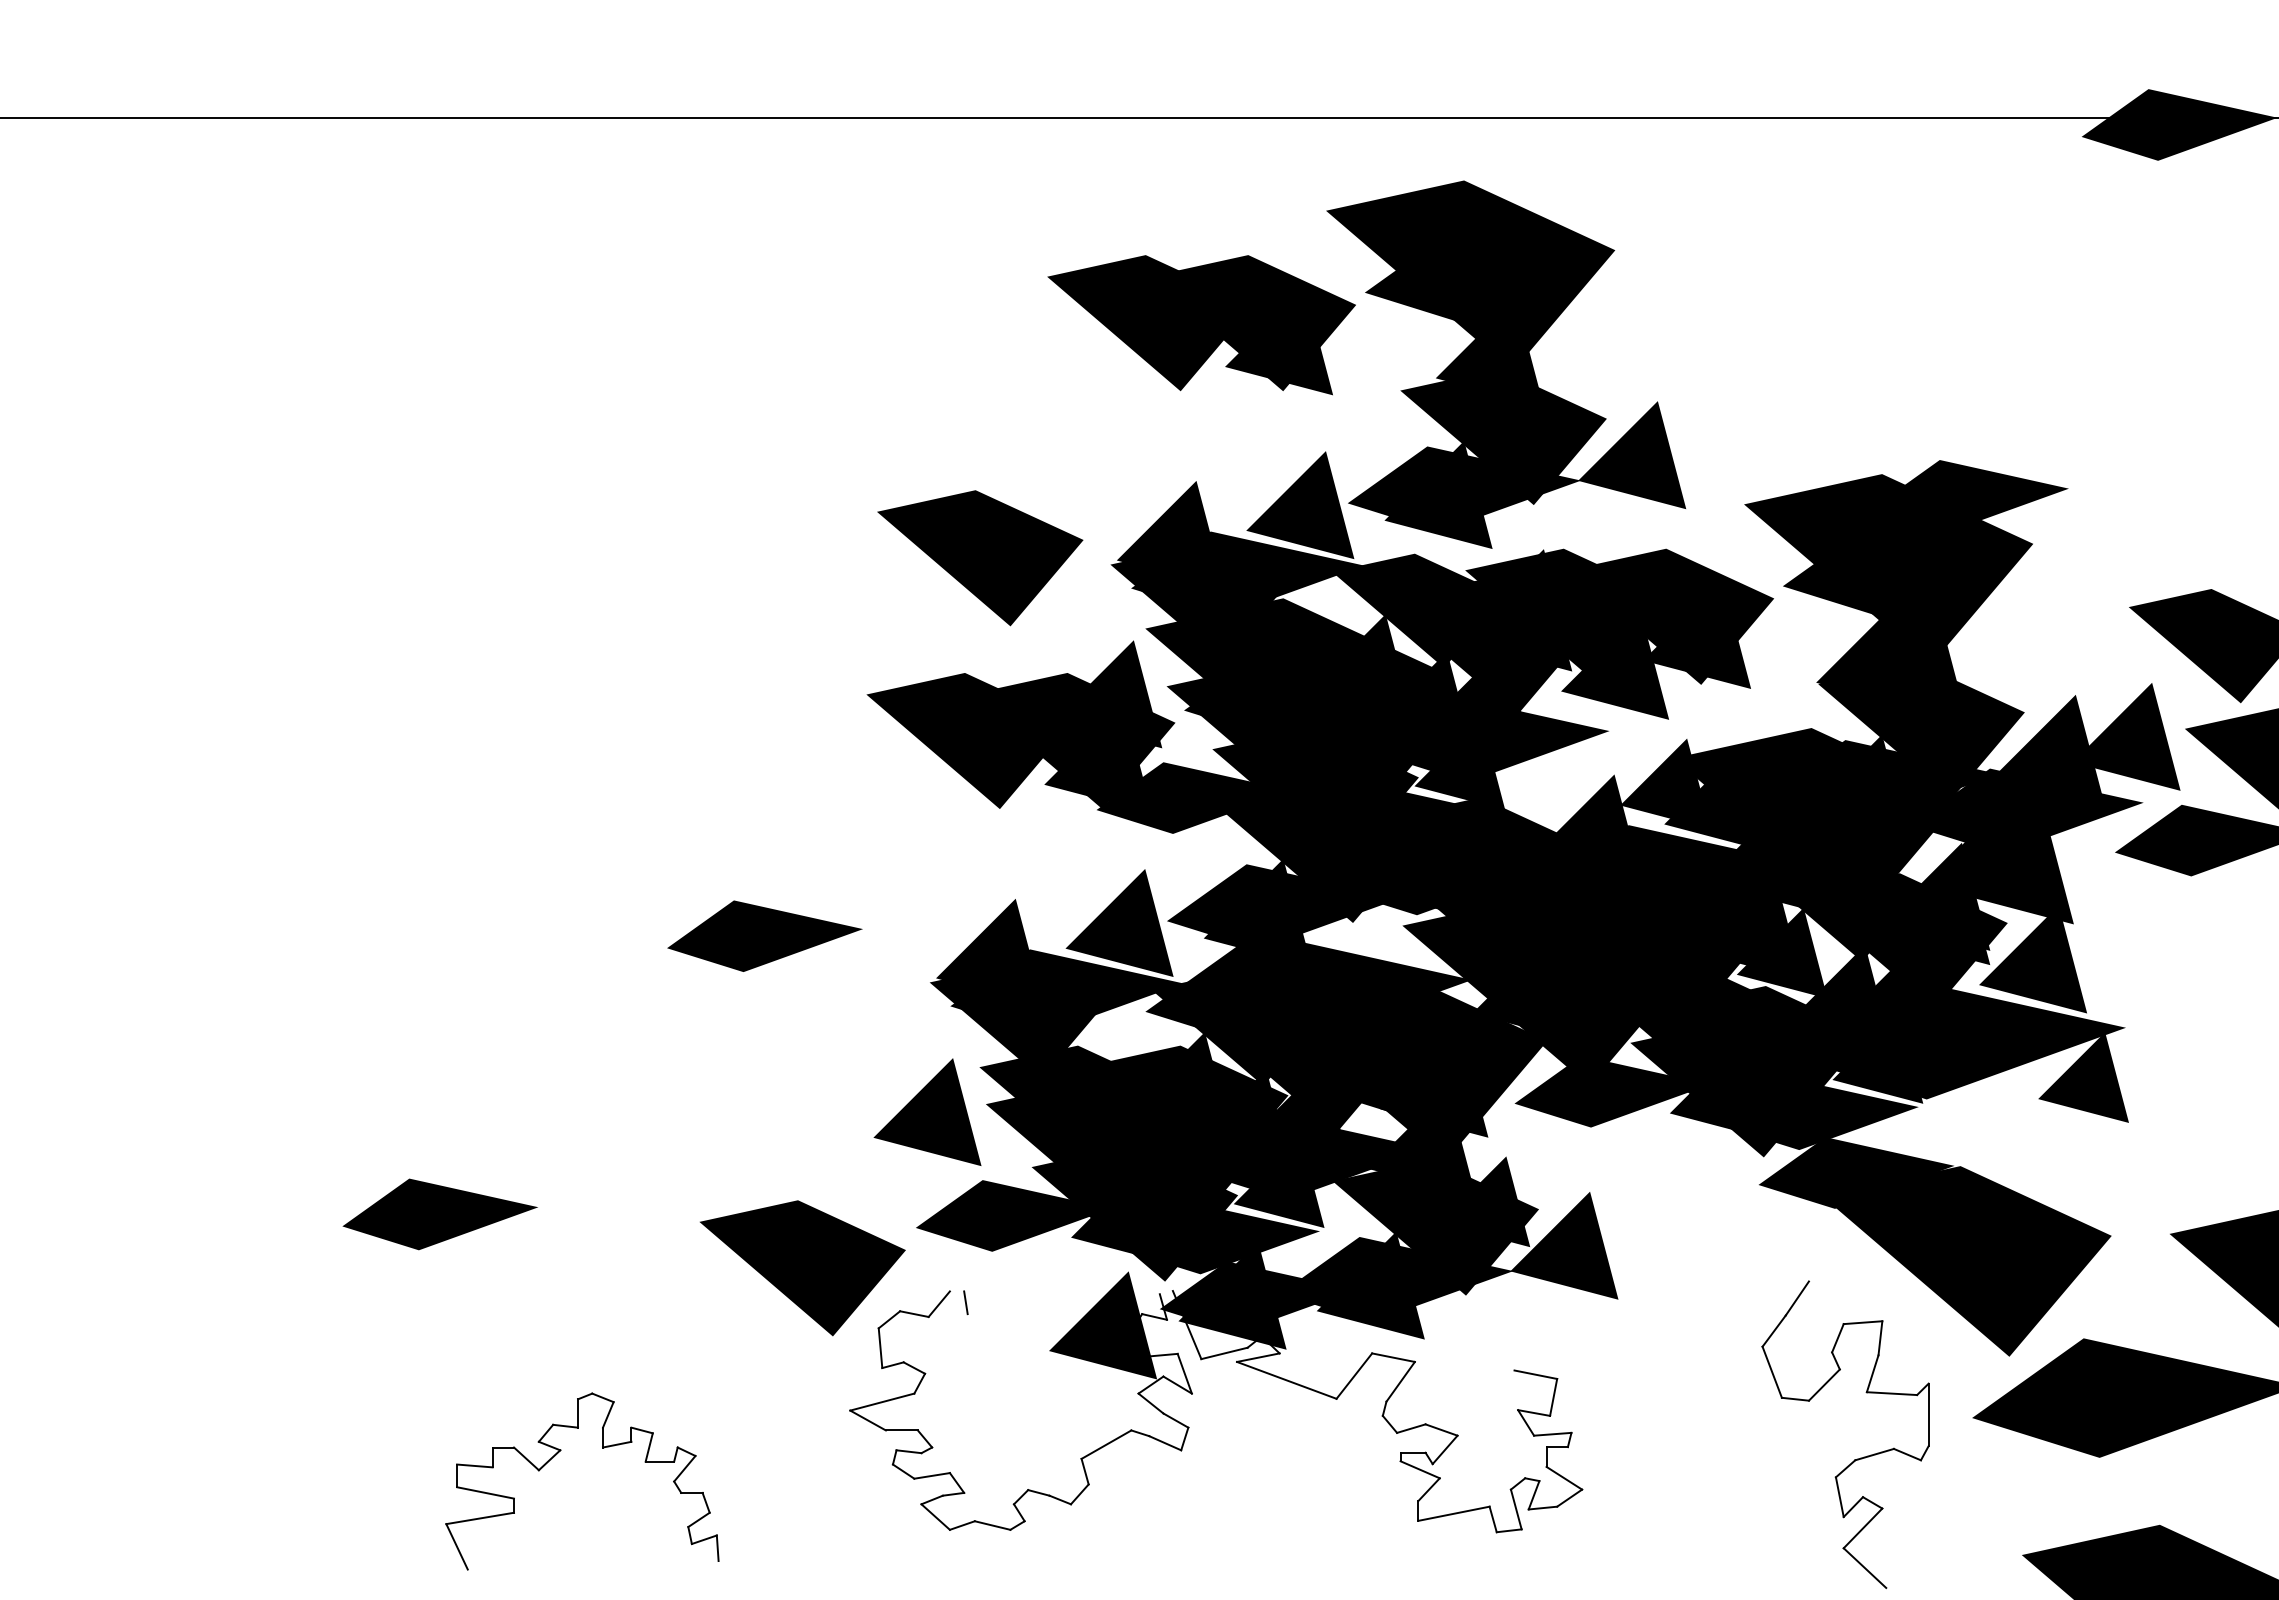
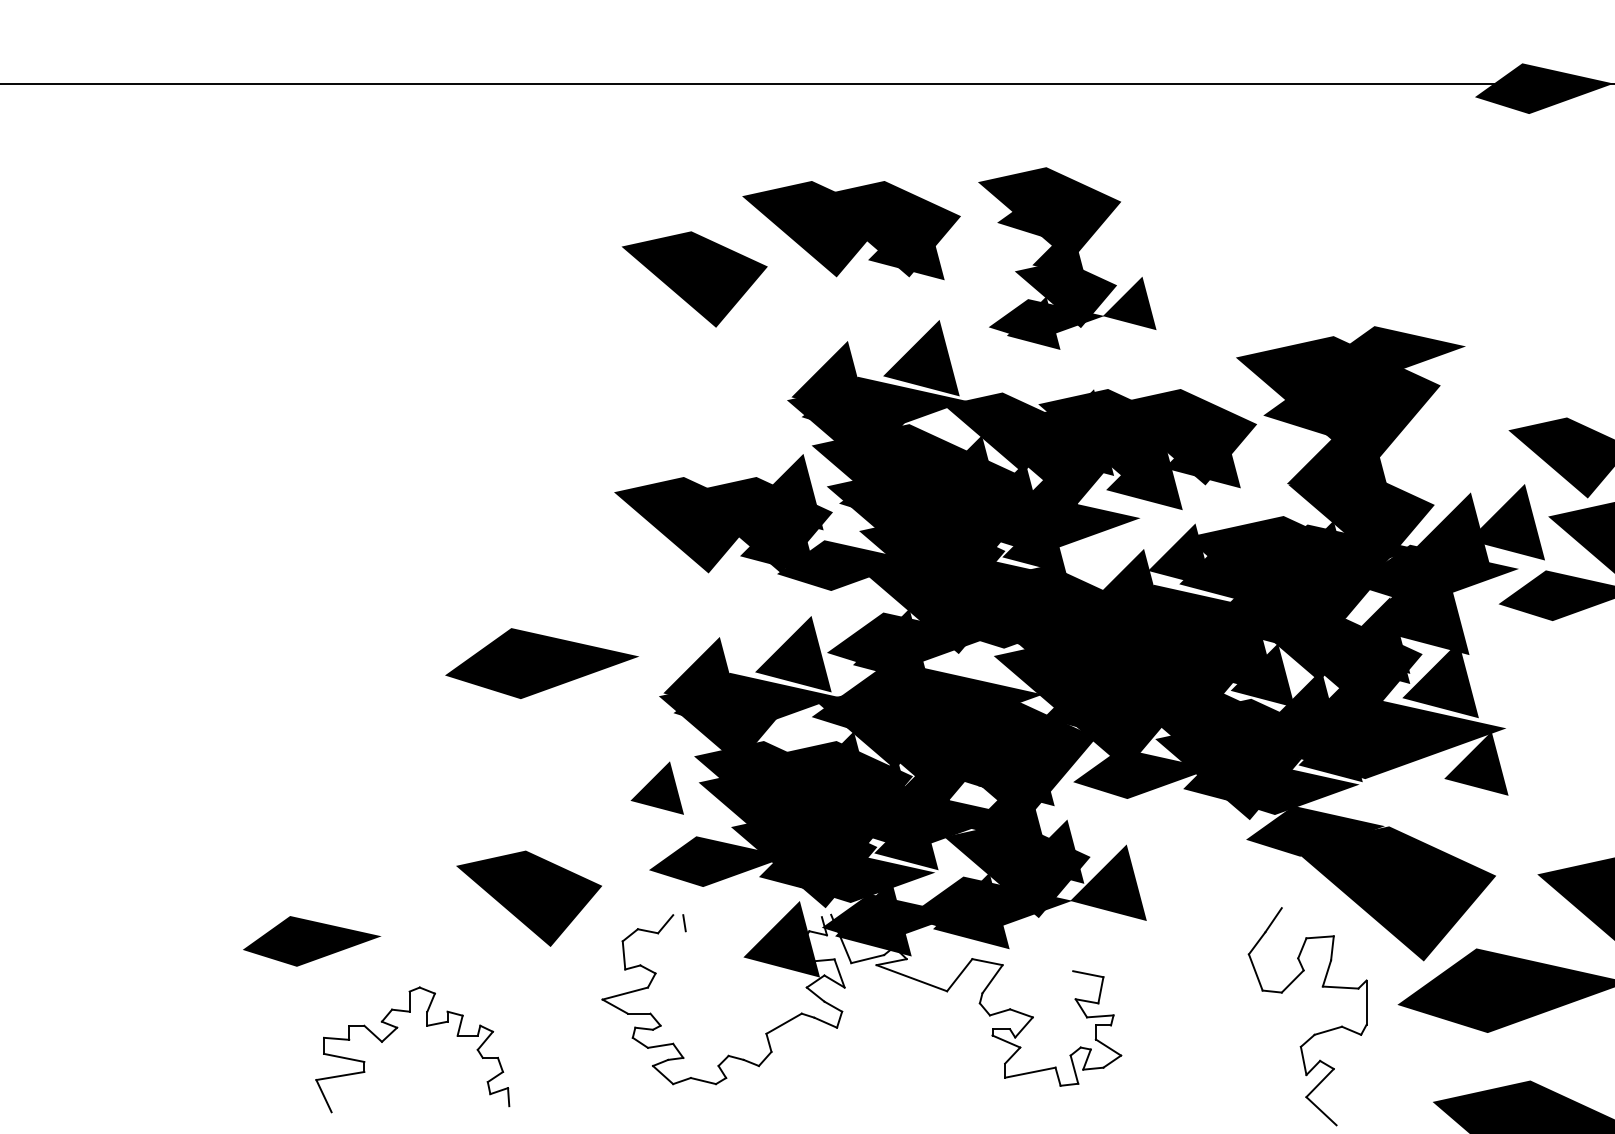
part: (1505, 364) -> (1066, 258), size x0.7
part: (980, 558) -> (694, 279), moved
part: (764, 935) -> (541, 663), size x1.4
part: (927, 1111) -> (657, 787), size x0.7
part: (439, 1214) -> (311, 941), moved
part: (802, 1268) -> (529, 898), moved

